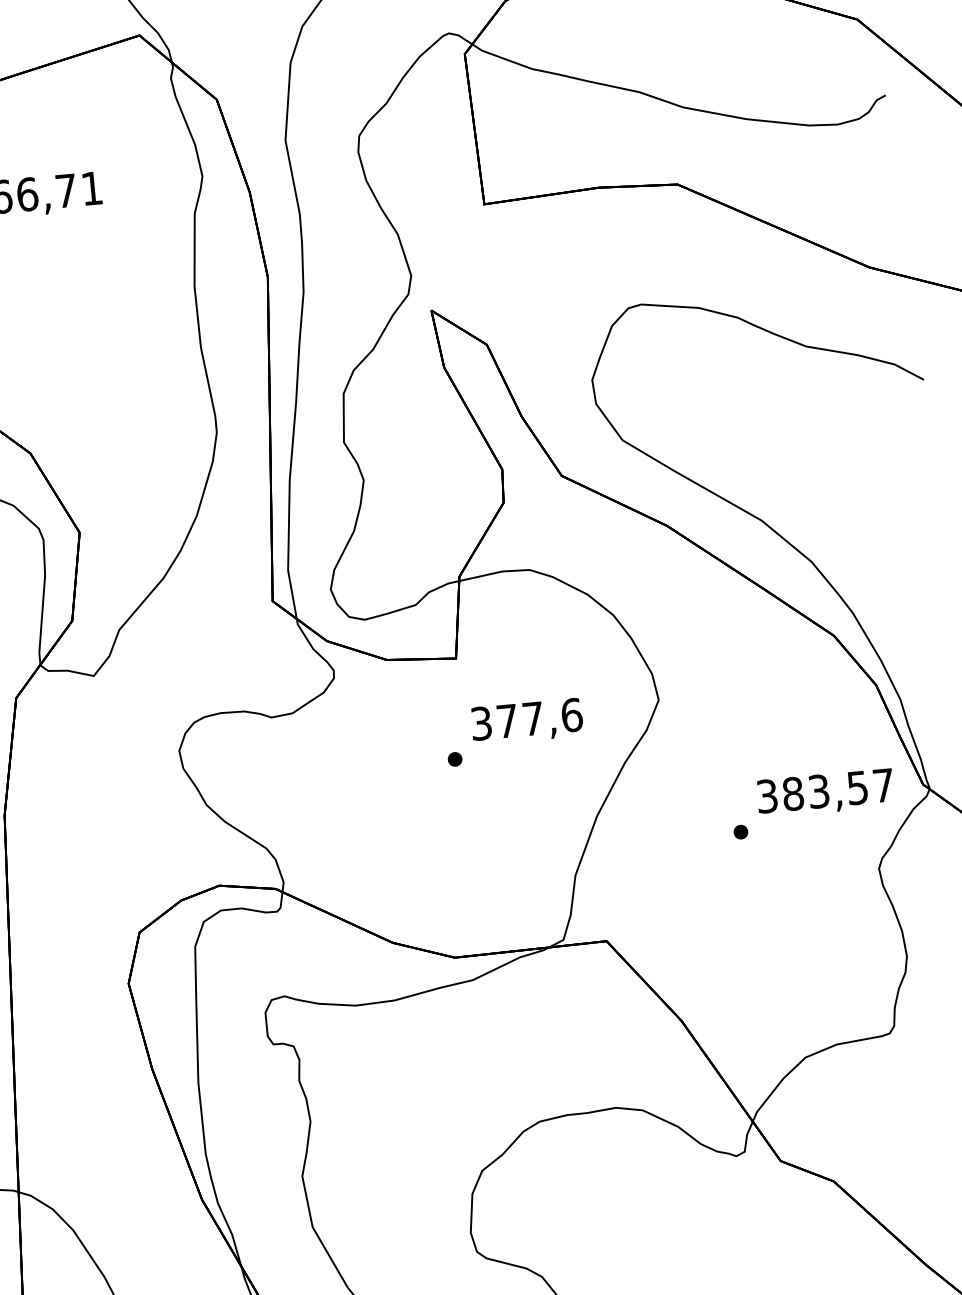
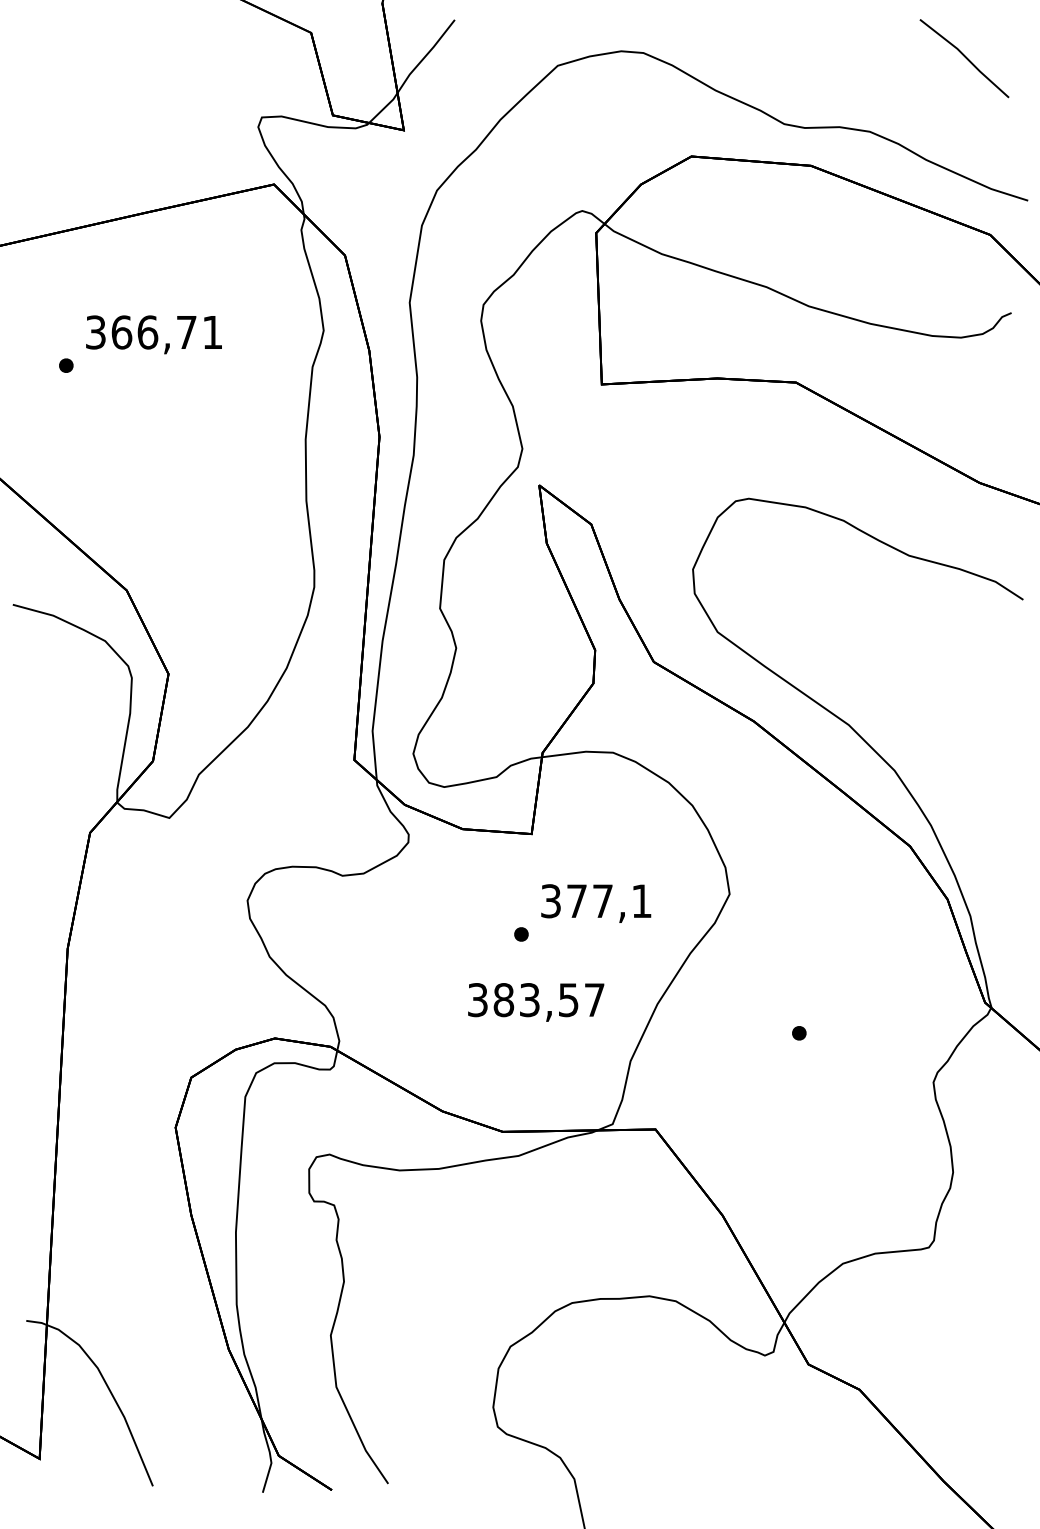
text: (571, 715) -> (641, 901), 377,6 -> 377,1
text: (825, 793) -> (536, 1002), moved

